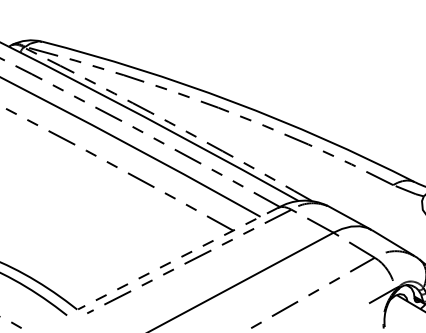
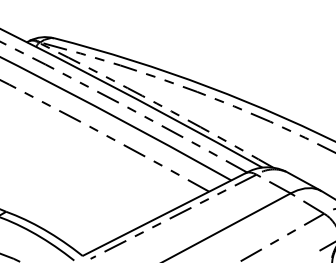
line: (177, 258) -> (163, 214), dashed -> solid

